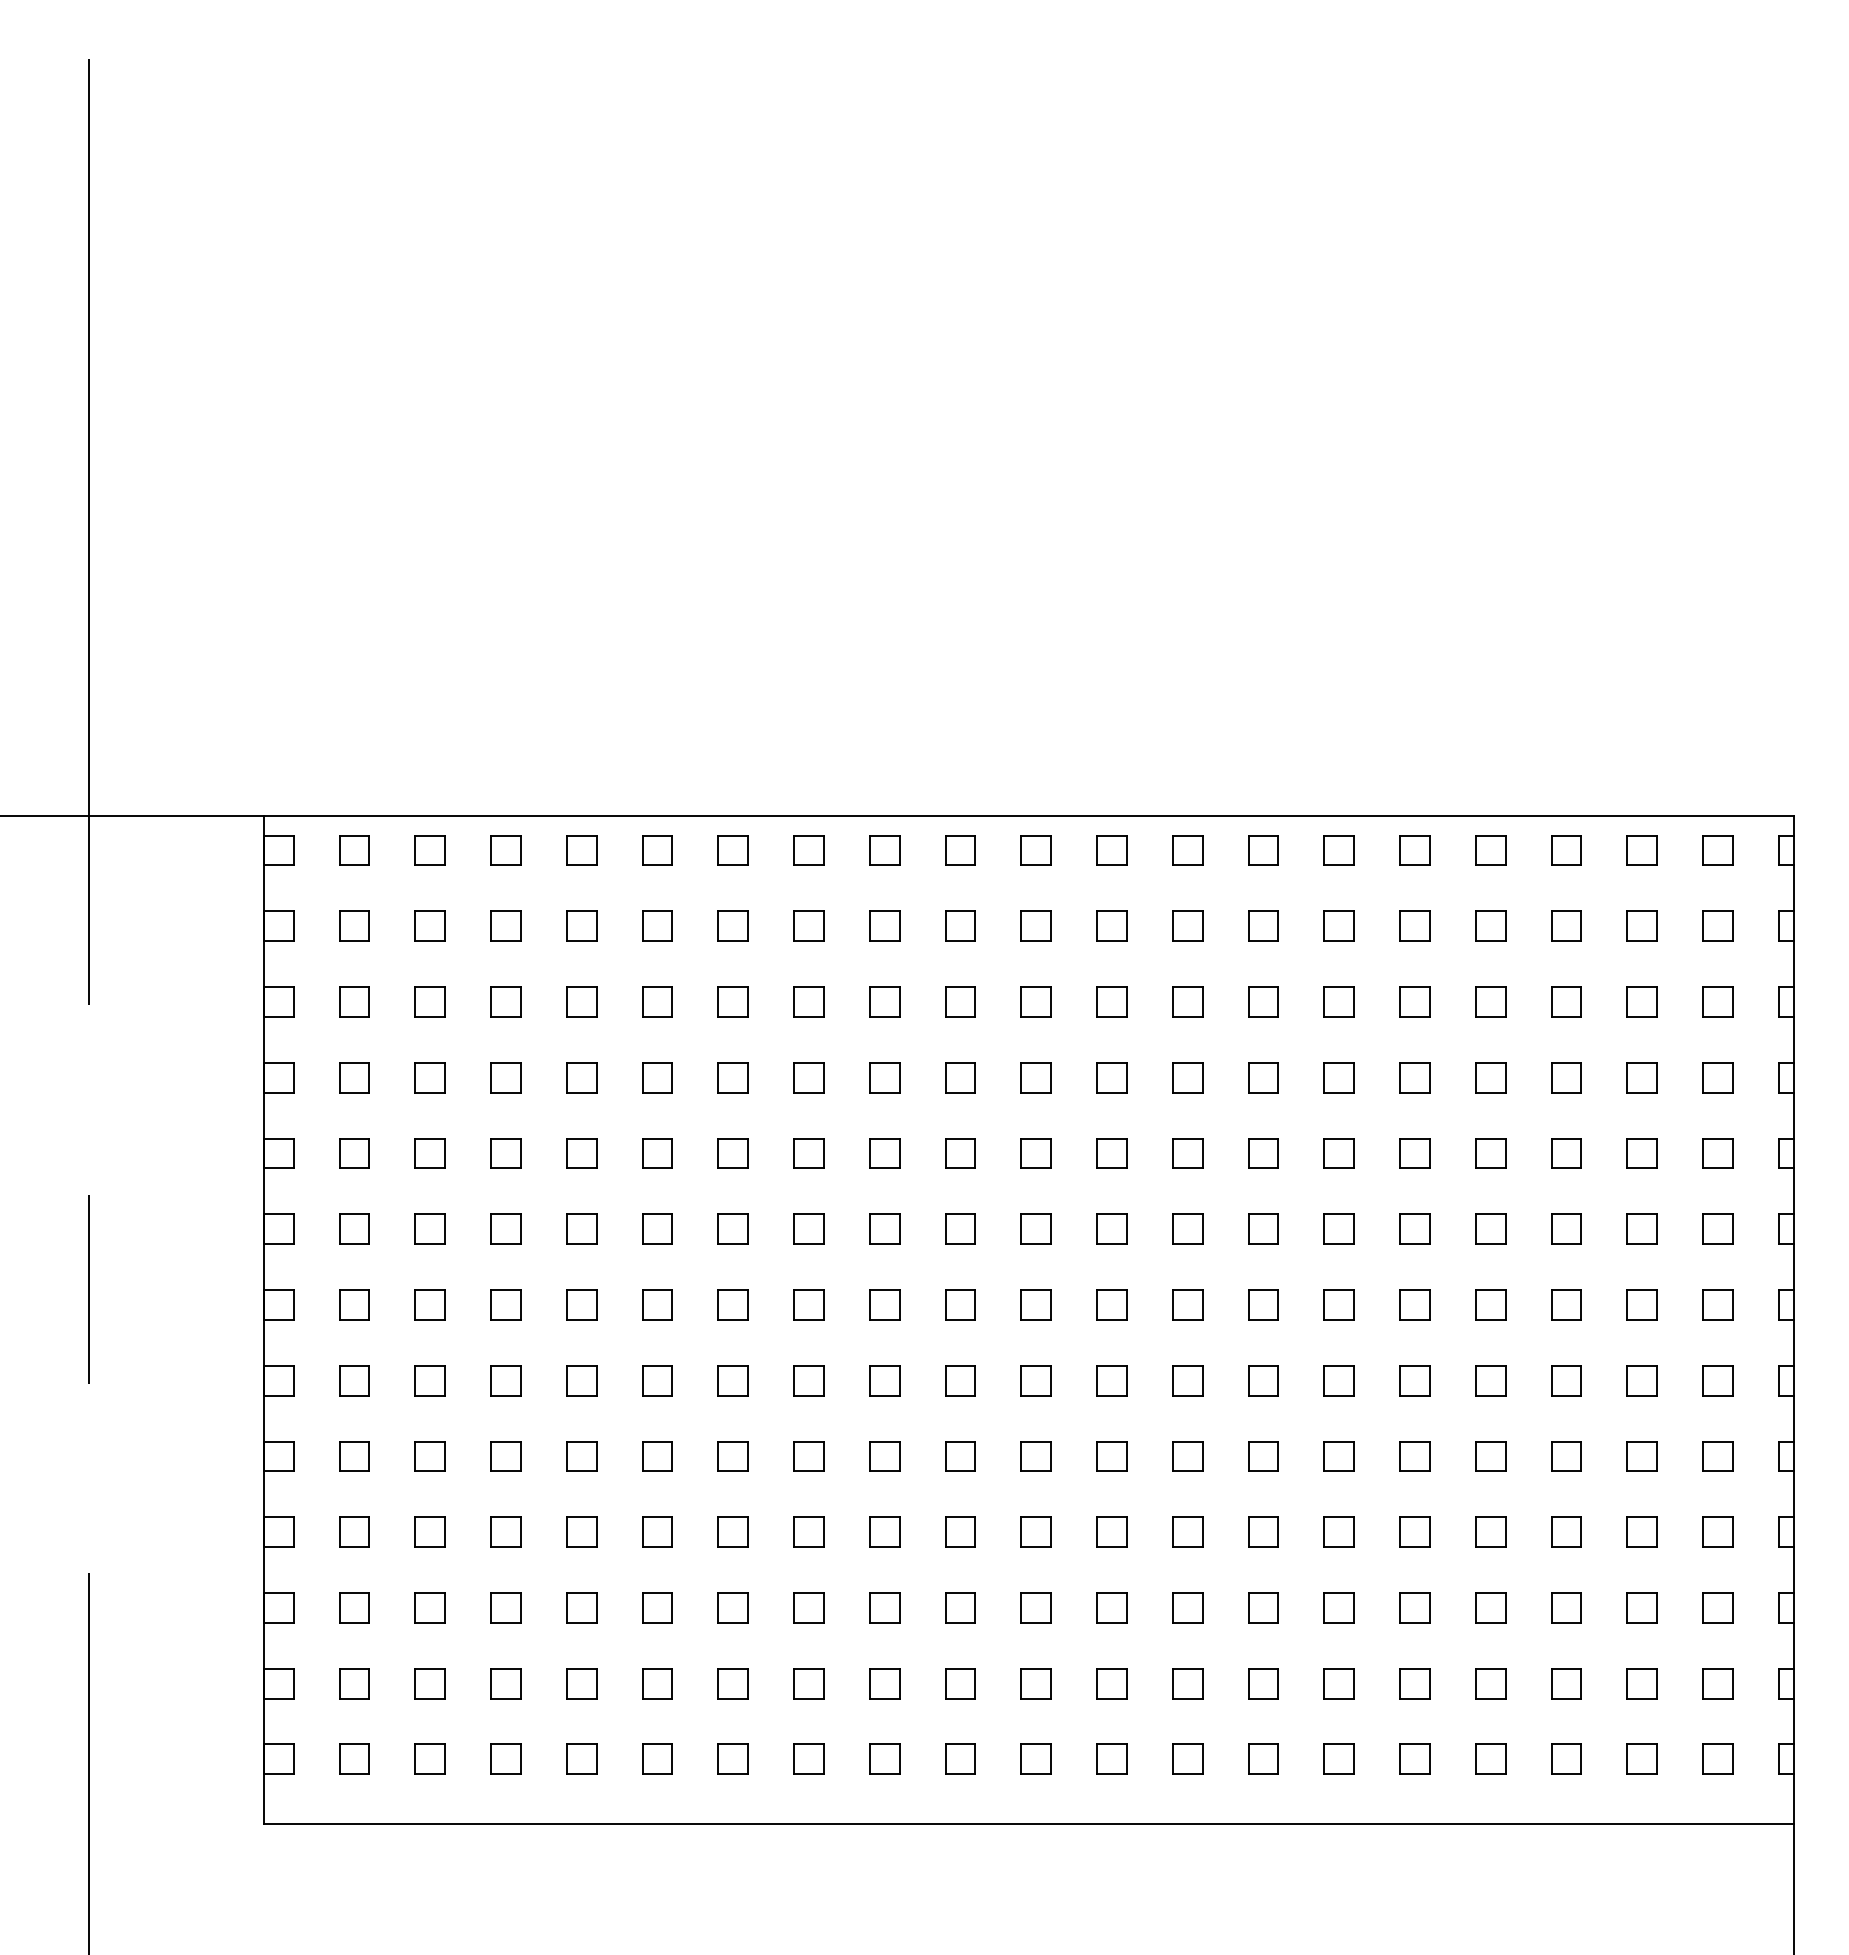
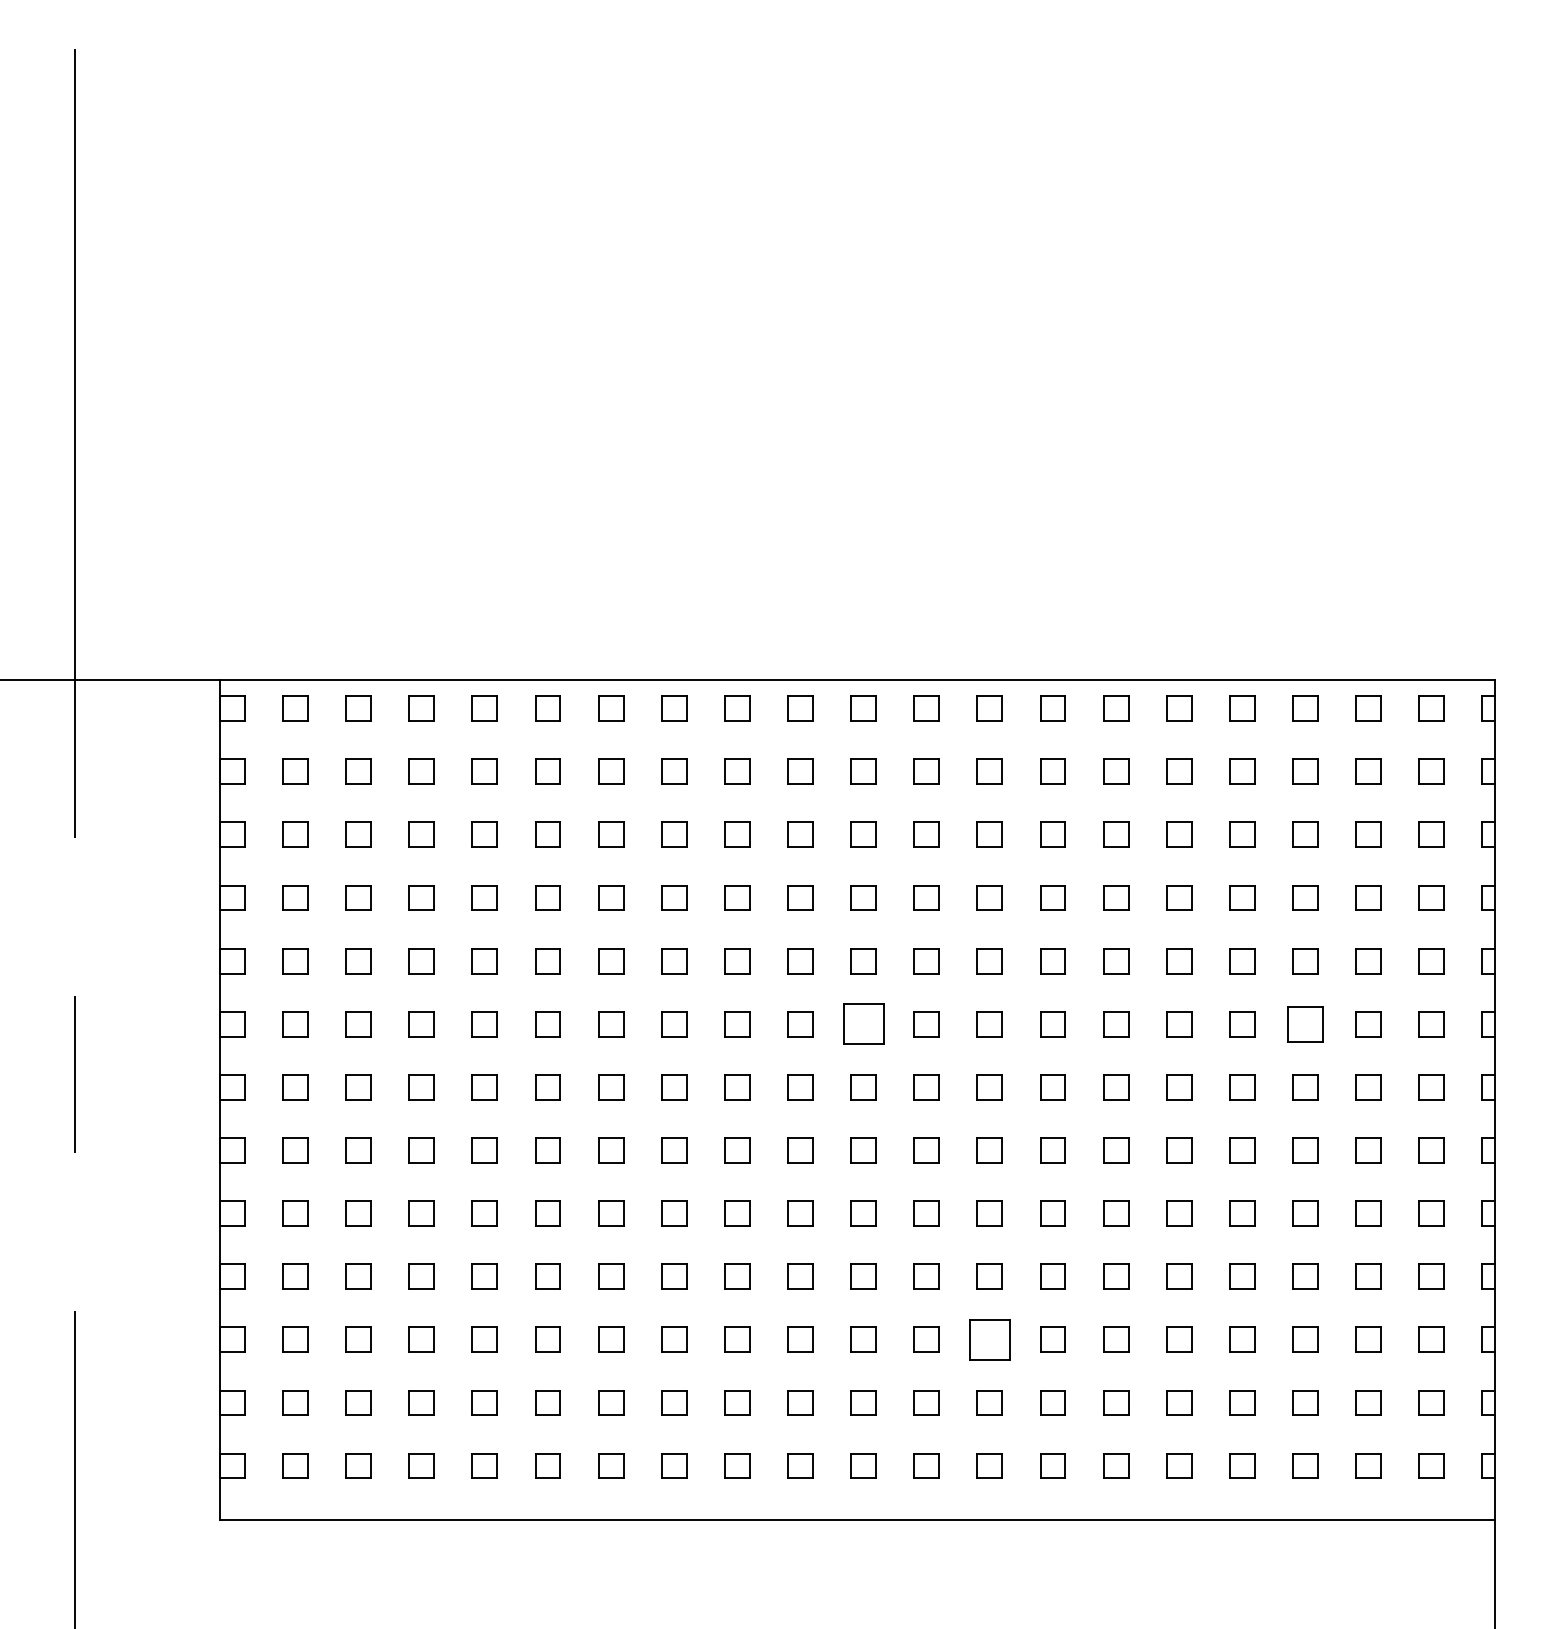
part: (1035, 1228) -> (862, 1023), size x1.6
part: (1566, 1228) -> (1305, 1023), size x1.4
part: (1187, 1607) -> (989, 1339), size x1.6

